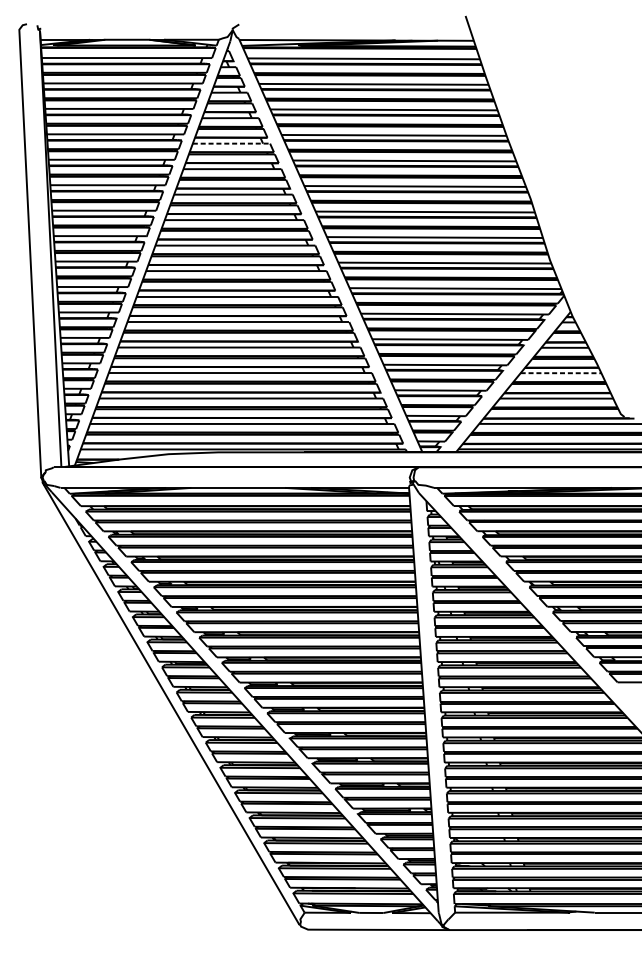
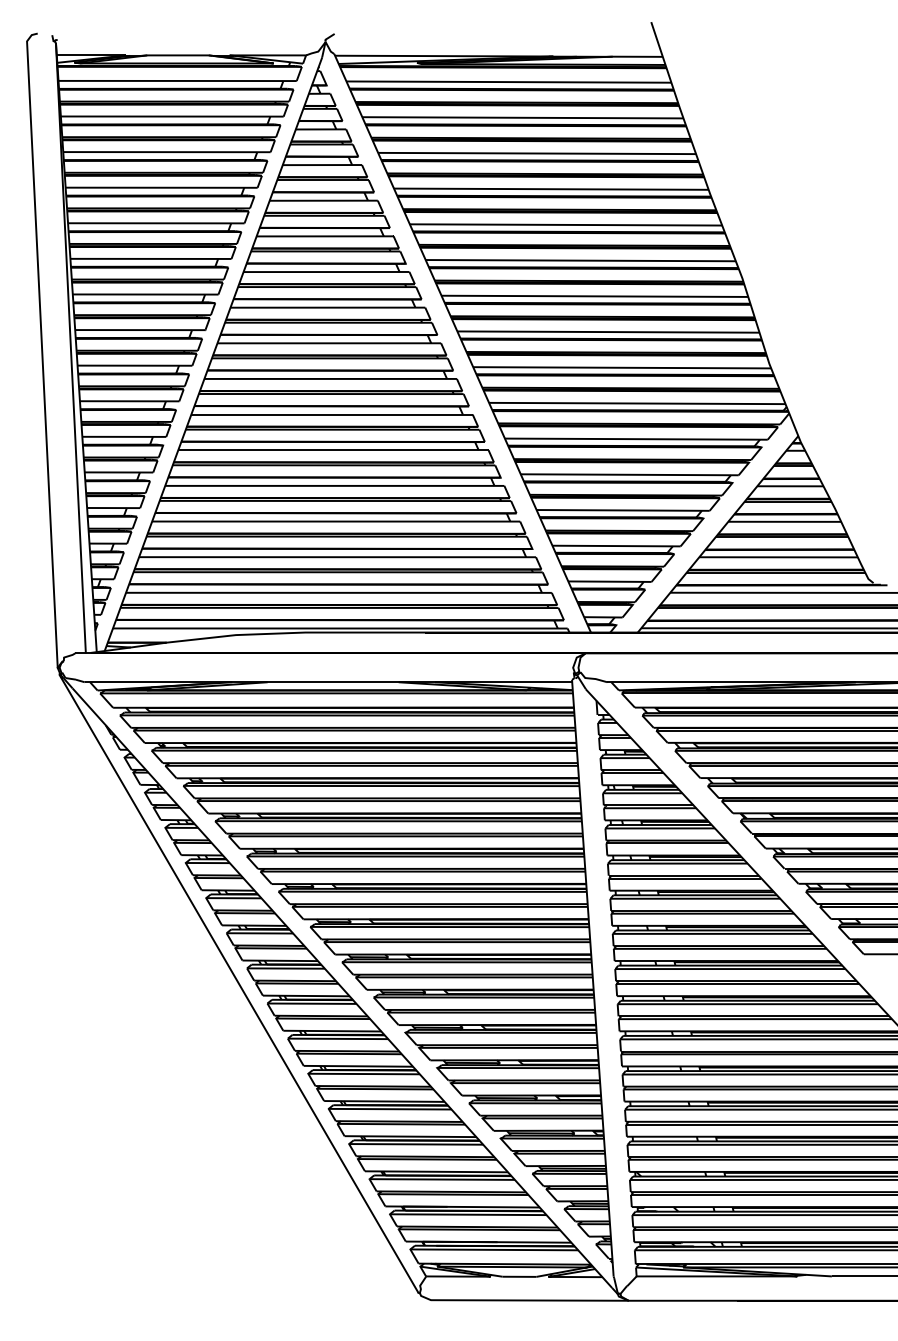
line: (231, 143) -> (324, 200), dashed -> solid
line: (561, 372) -> (785, 521), dashed -> solid

